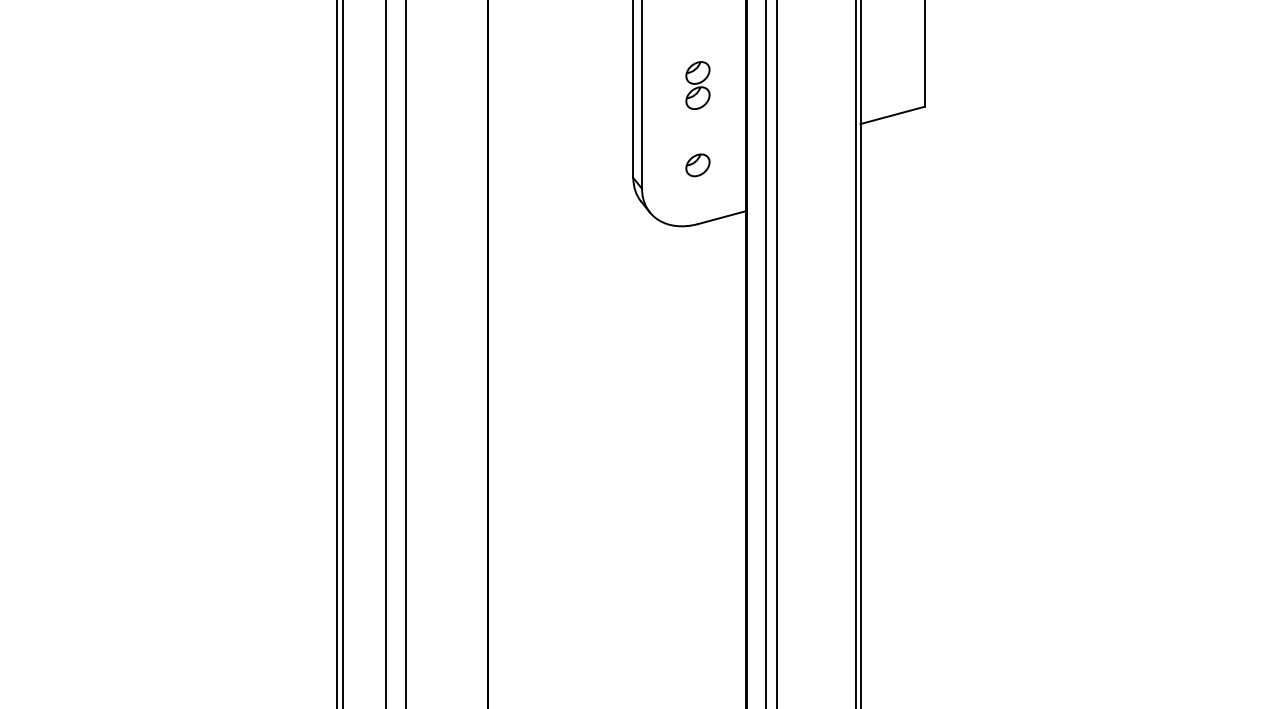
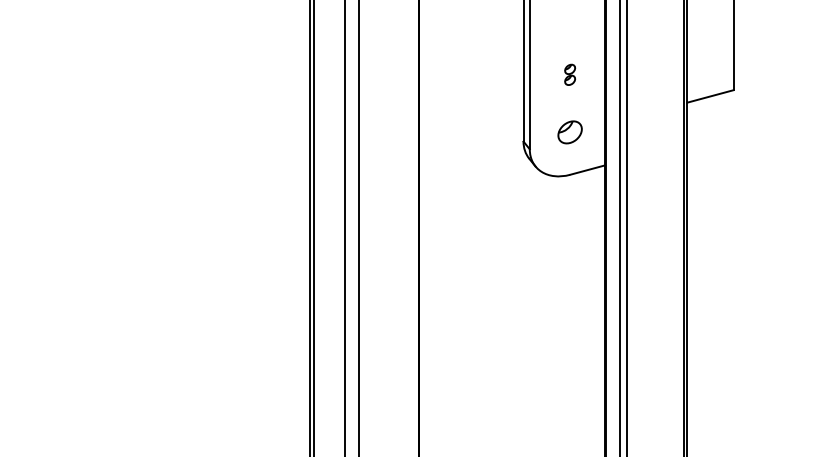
part: (697, 85) -> (569, 74), size x0.6
part: (697, 165) -> (569, 132), size x1.4

